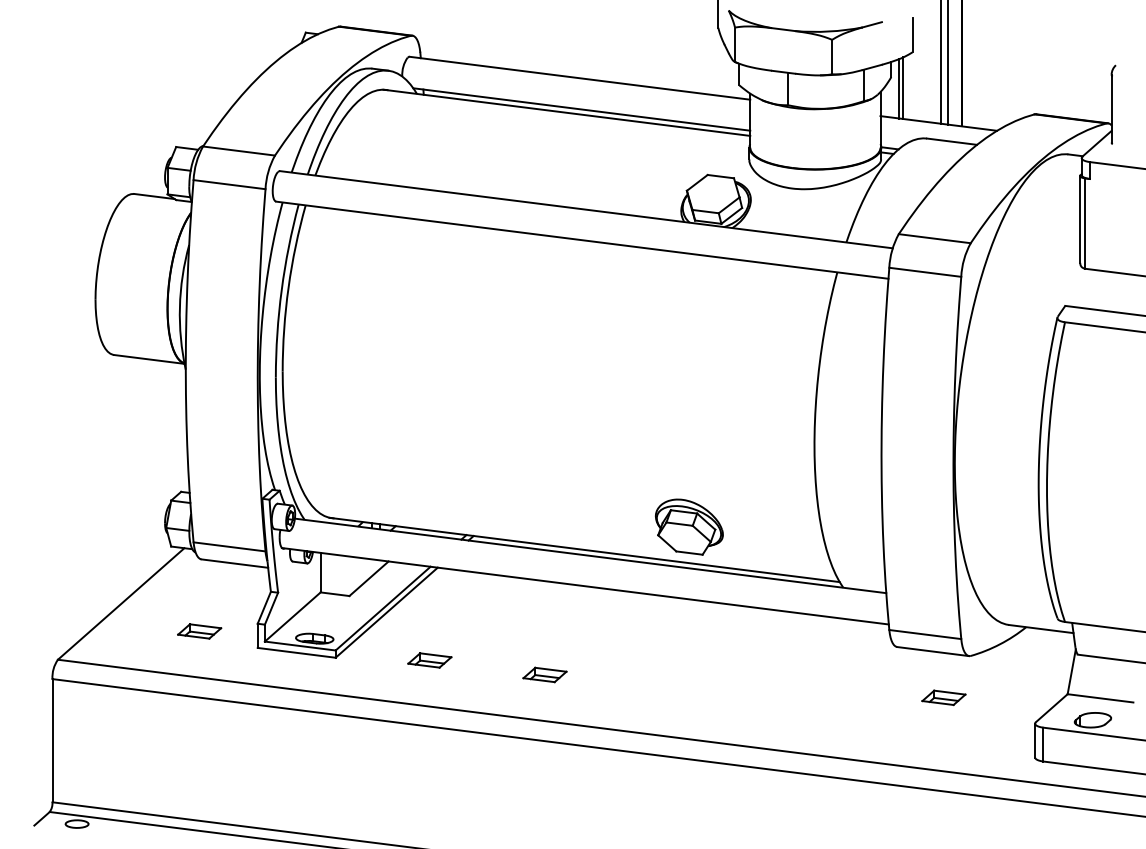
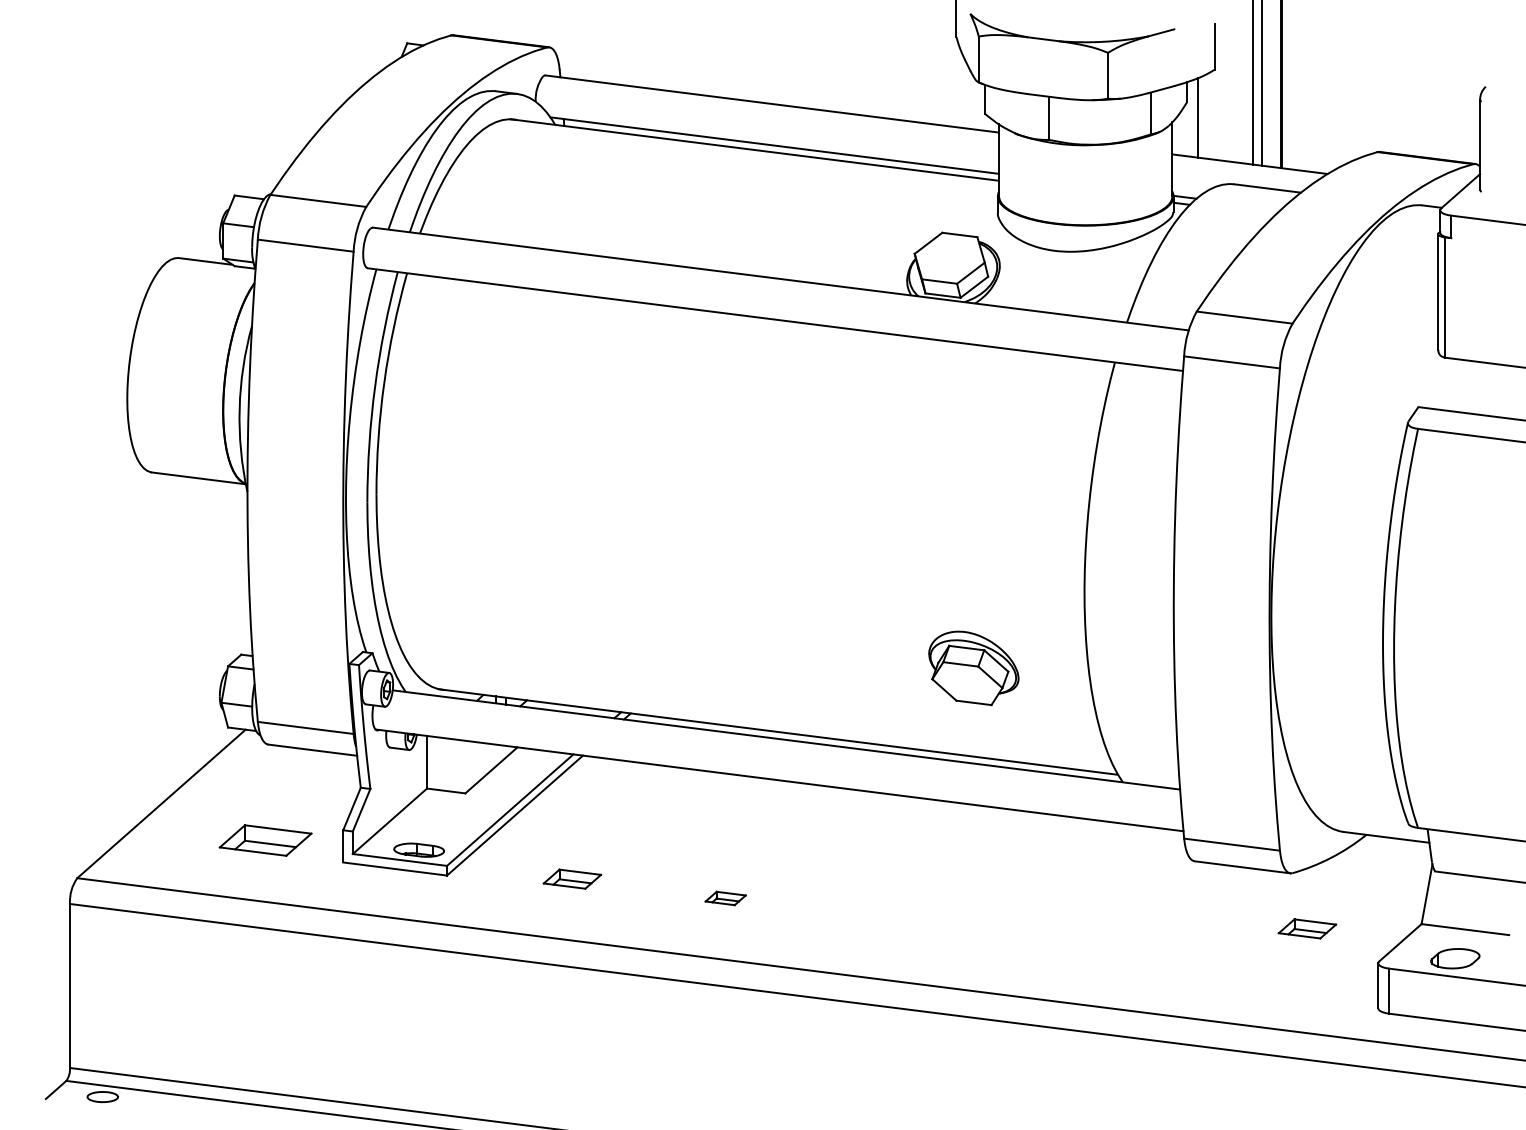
line: (902, 87) -> (1201, 116), removed
part: (689, 526) -> (974, 667), moved
part: (199, 631) -> (265, 840), size x1.6
part: (544, 674) -> (725, 897), size x0.7
part: (943, 697) -> (1306, 928), moved

